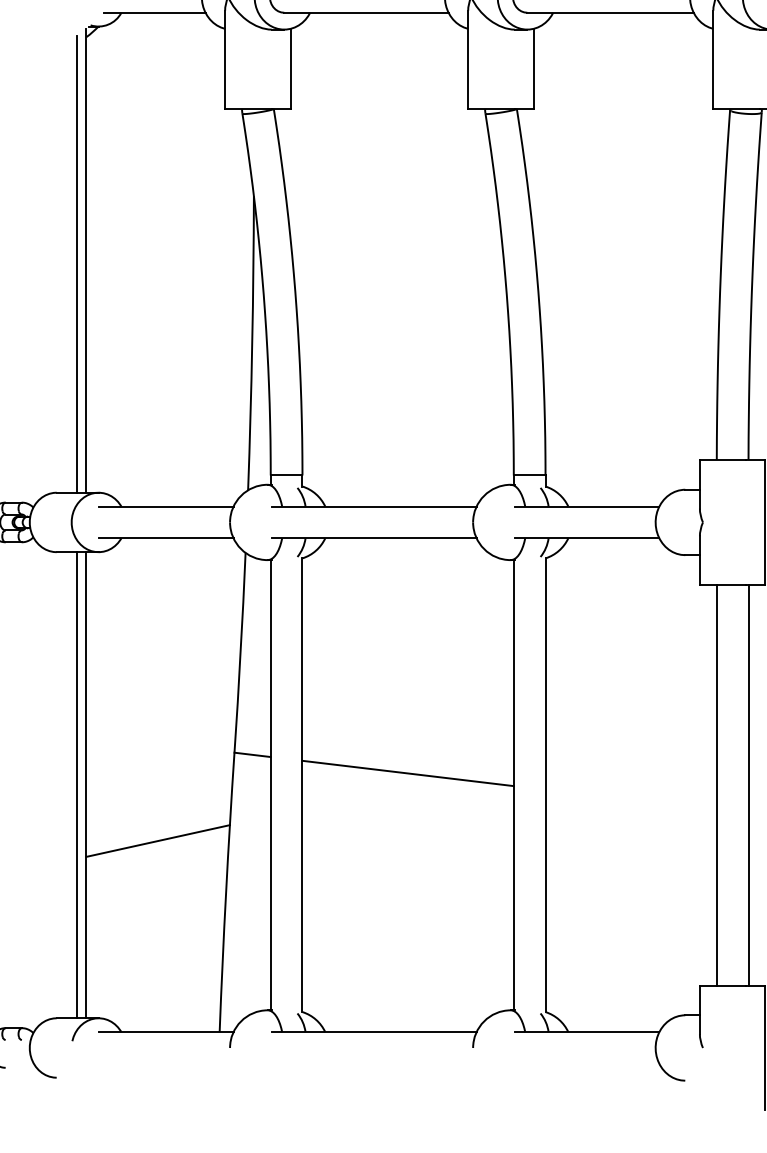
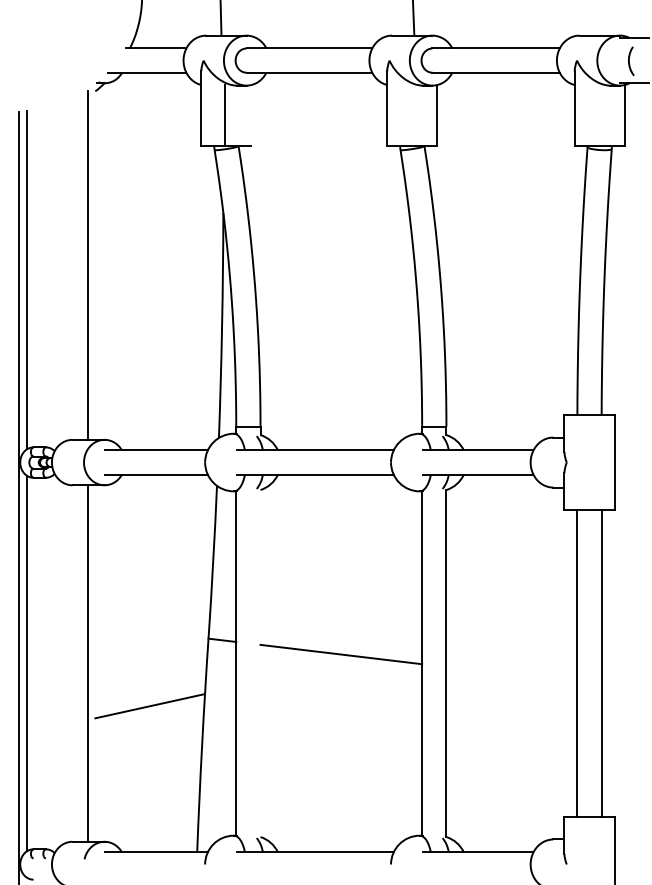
line: (290, 68) -> (225, 115), moved
line: (86, 259) -> (95, 261), removed
line: (86, 785) -> (95, 663), removed
line: (302, 785) -> (260, 663), removed

